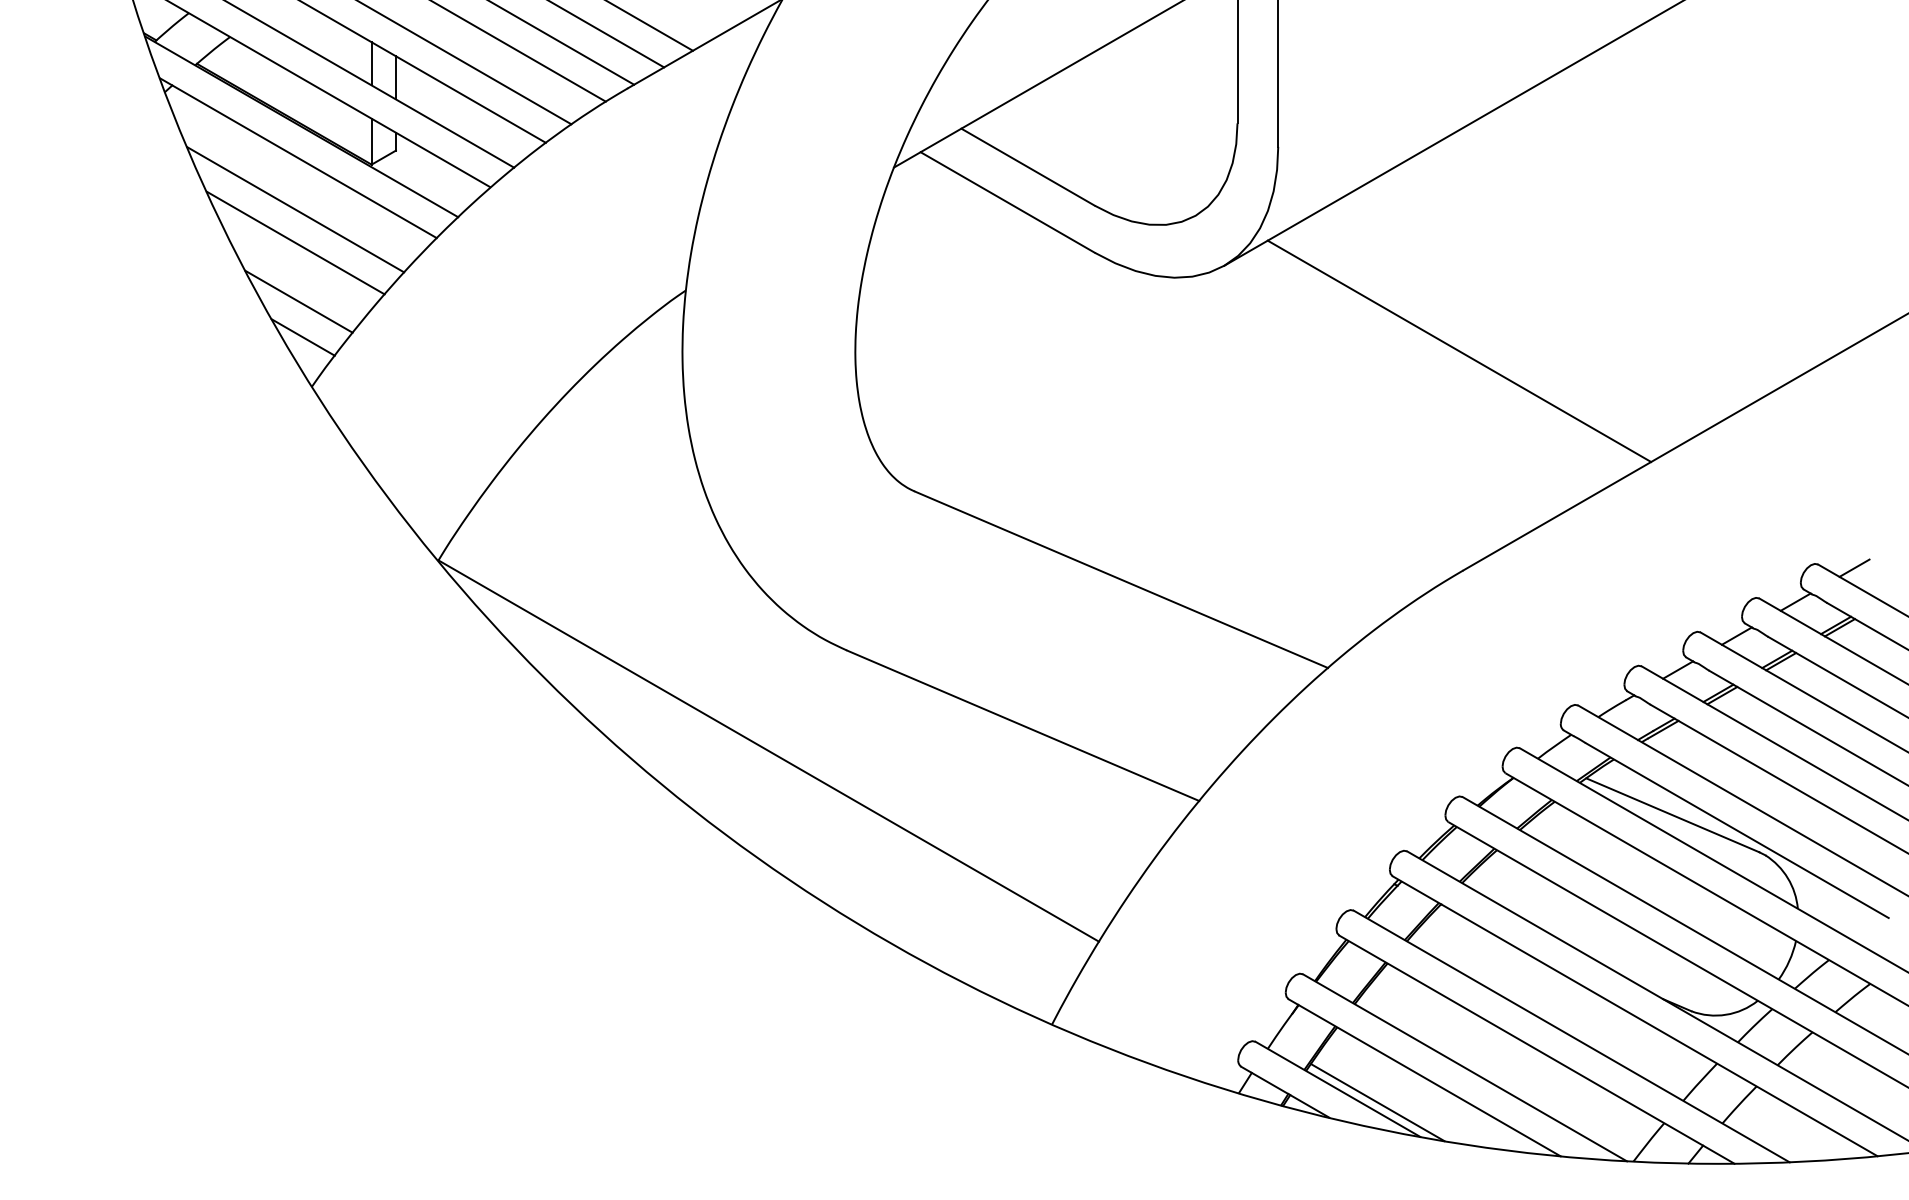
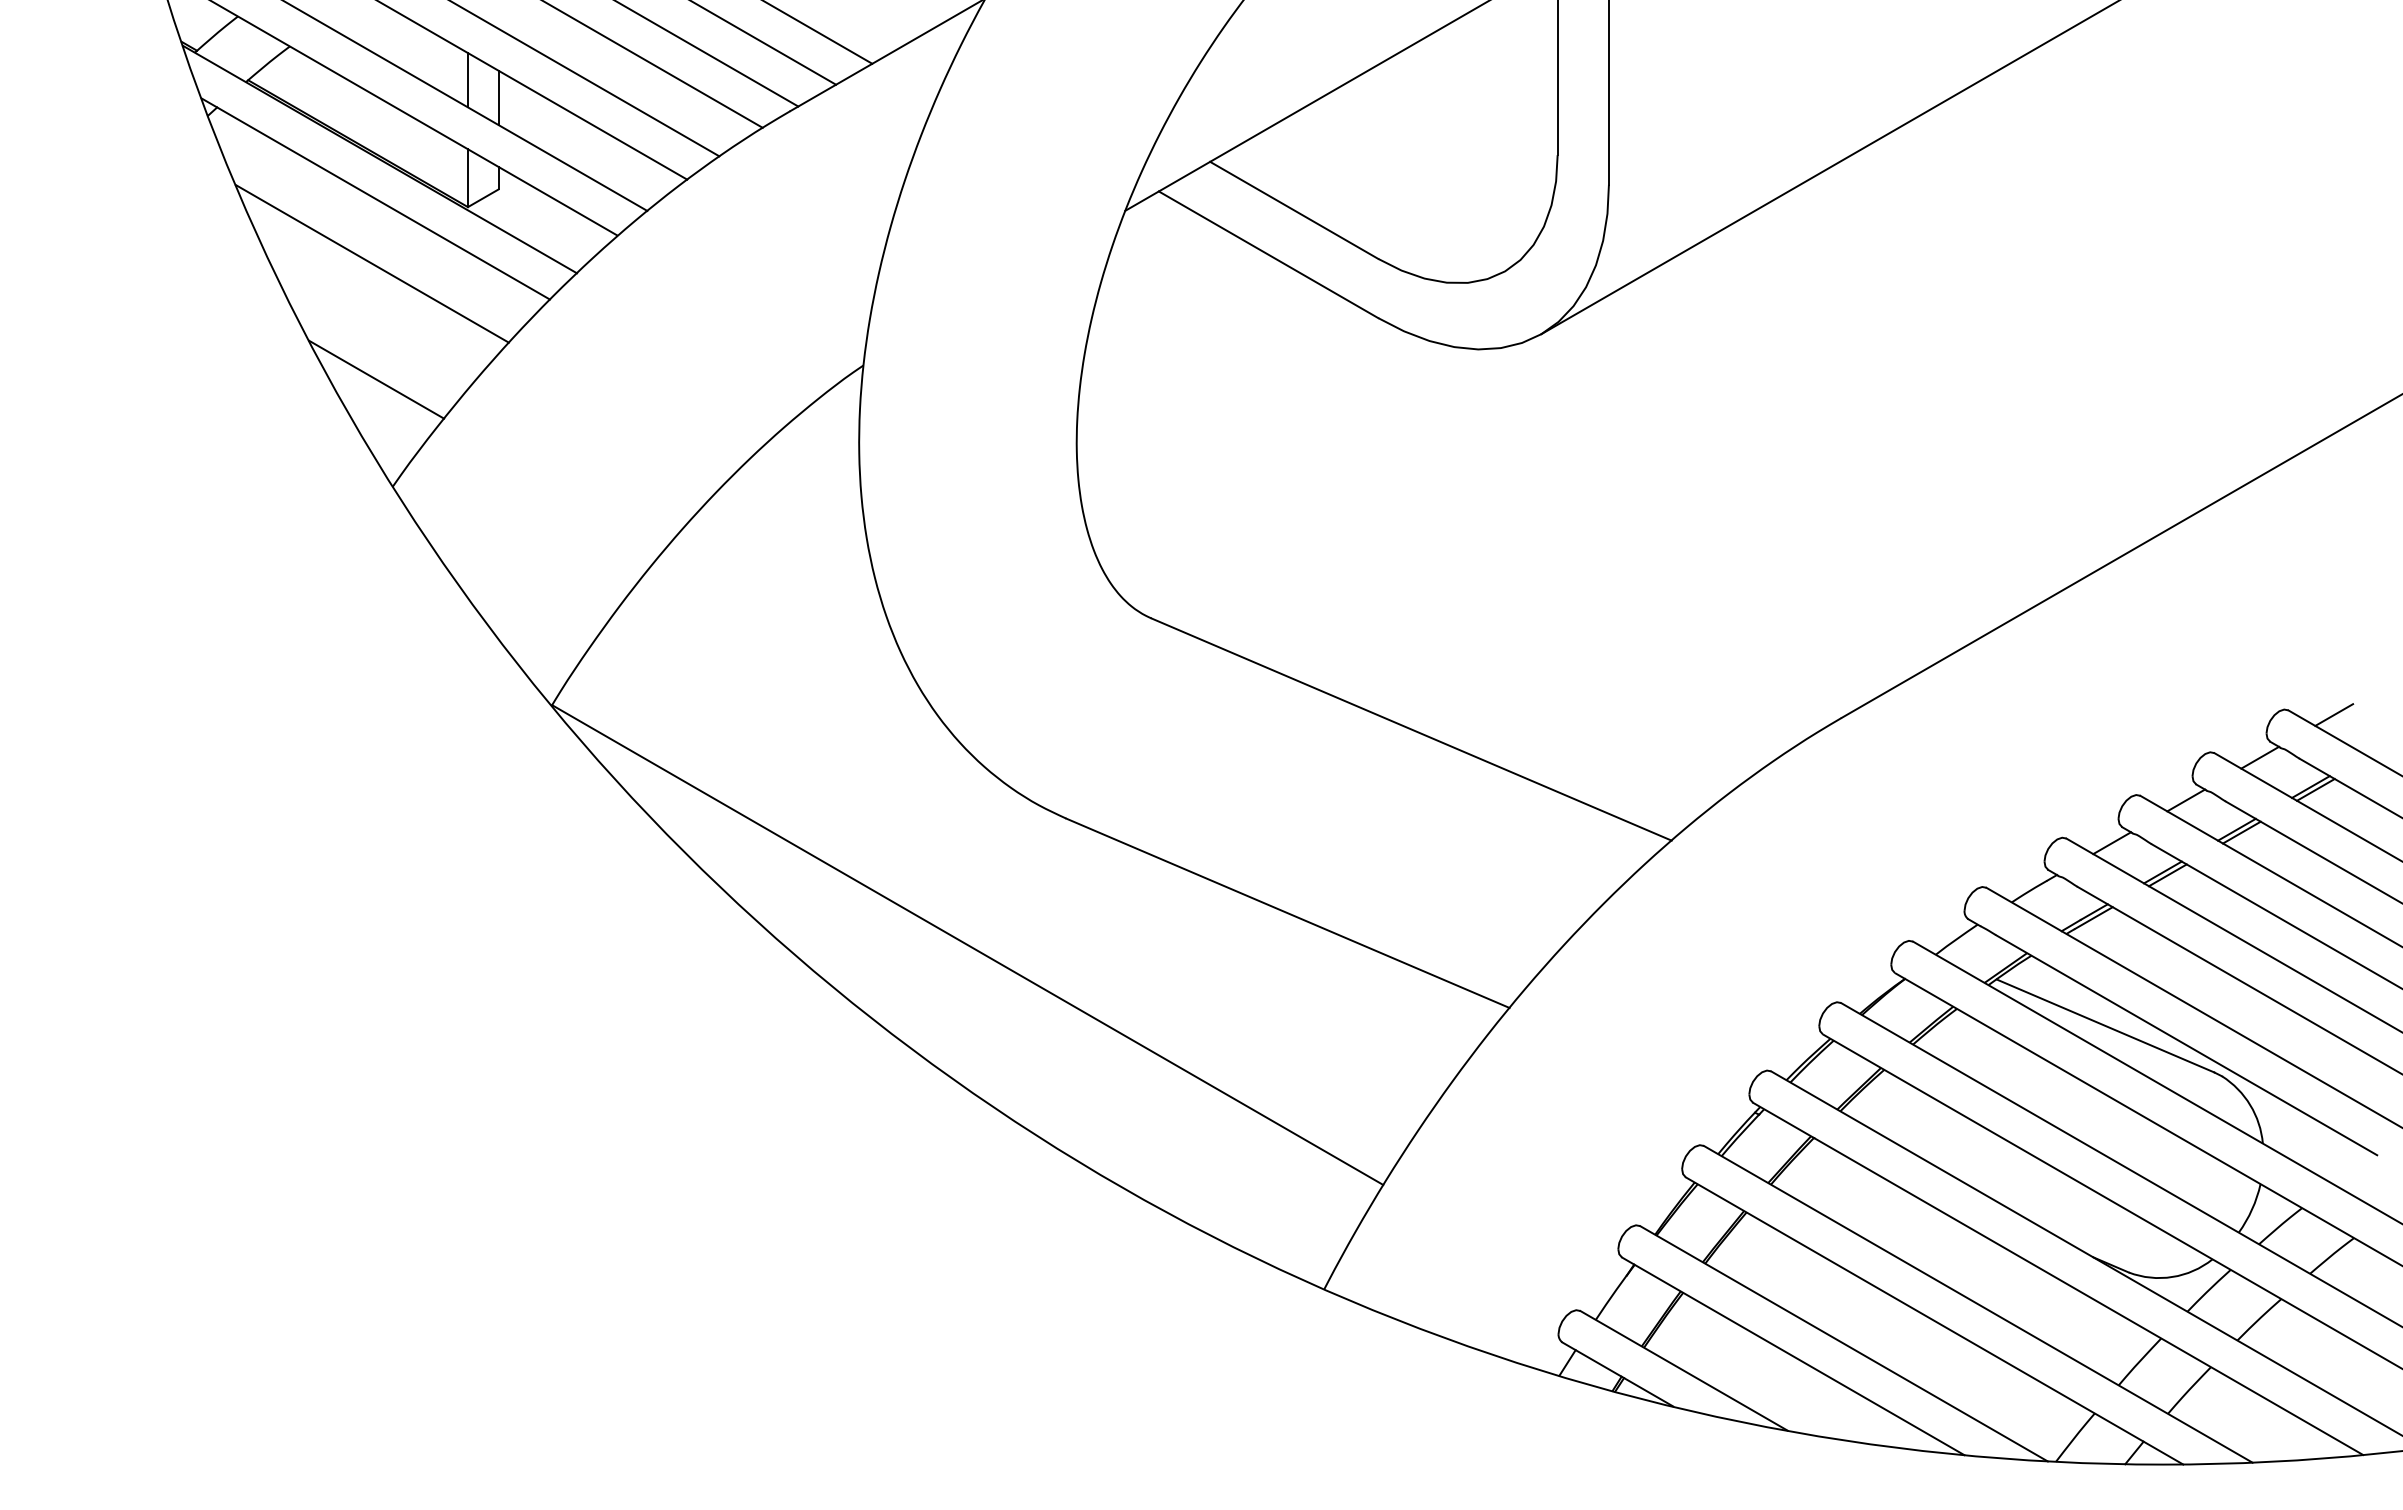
line: (295, 242) -> (372, 305), removed
line: (302, 337) -> (381, 424), removed
line: (1459, 350) -> (1836, 441), removed
line: (1378, 1102) -> (1734, 1387), removed

